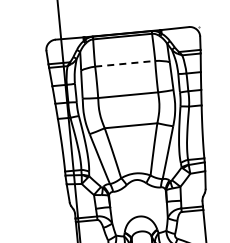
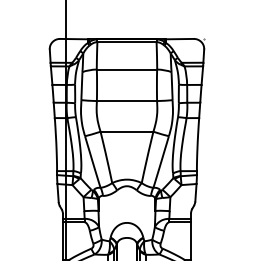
line: (125, 63) -> (127, 69), dashed -> solid

